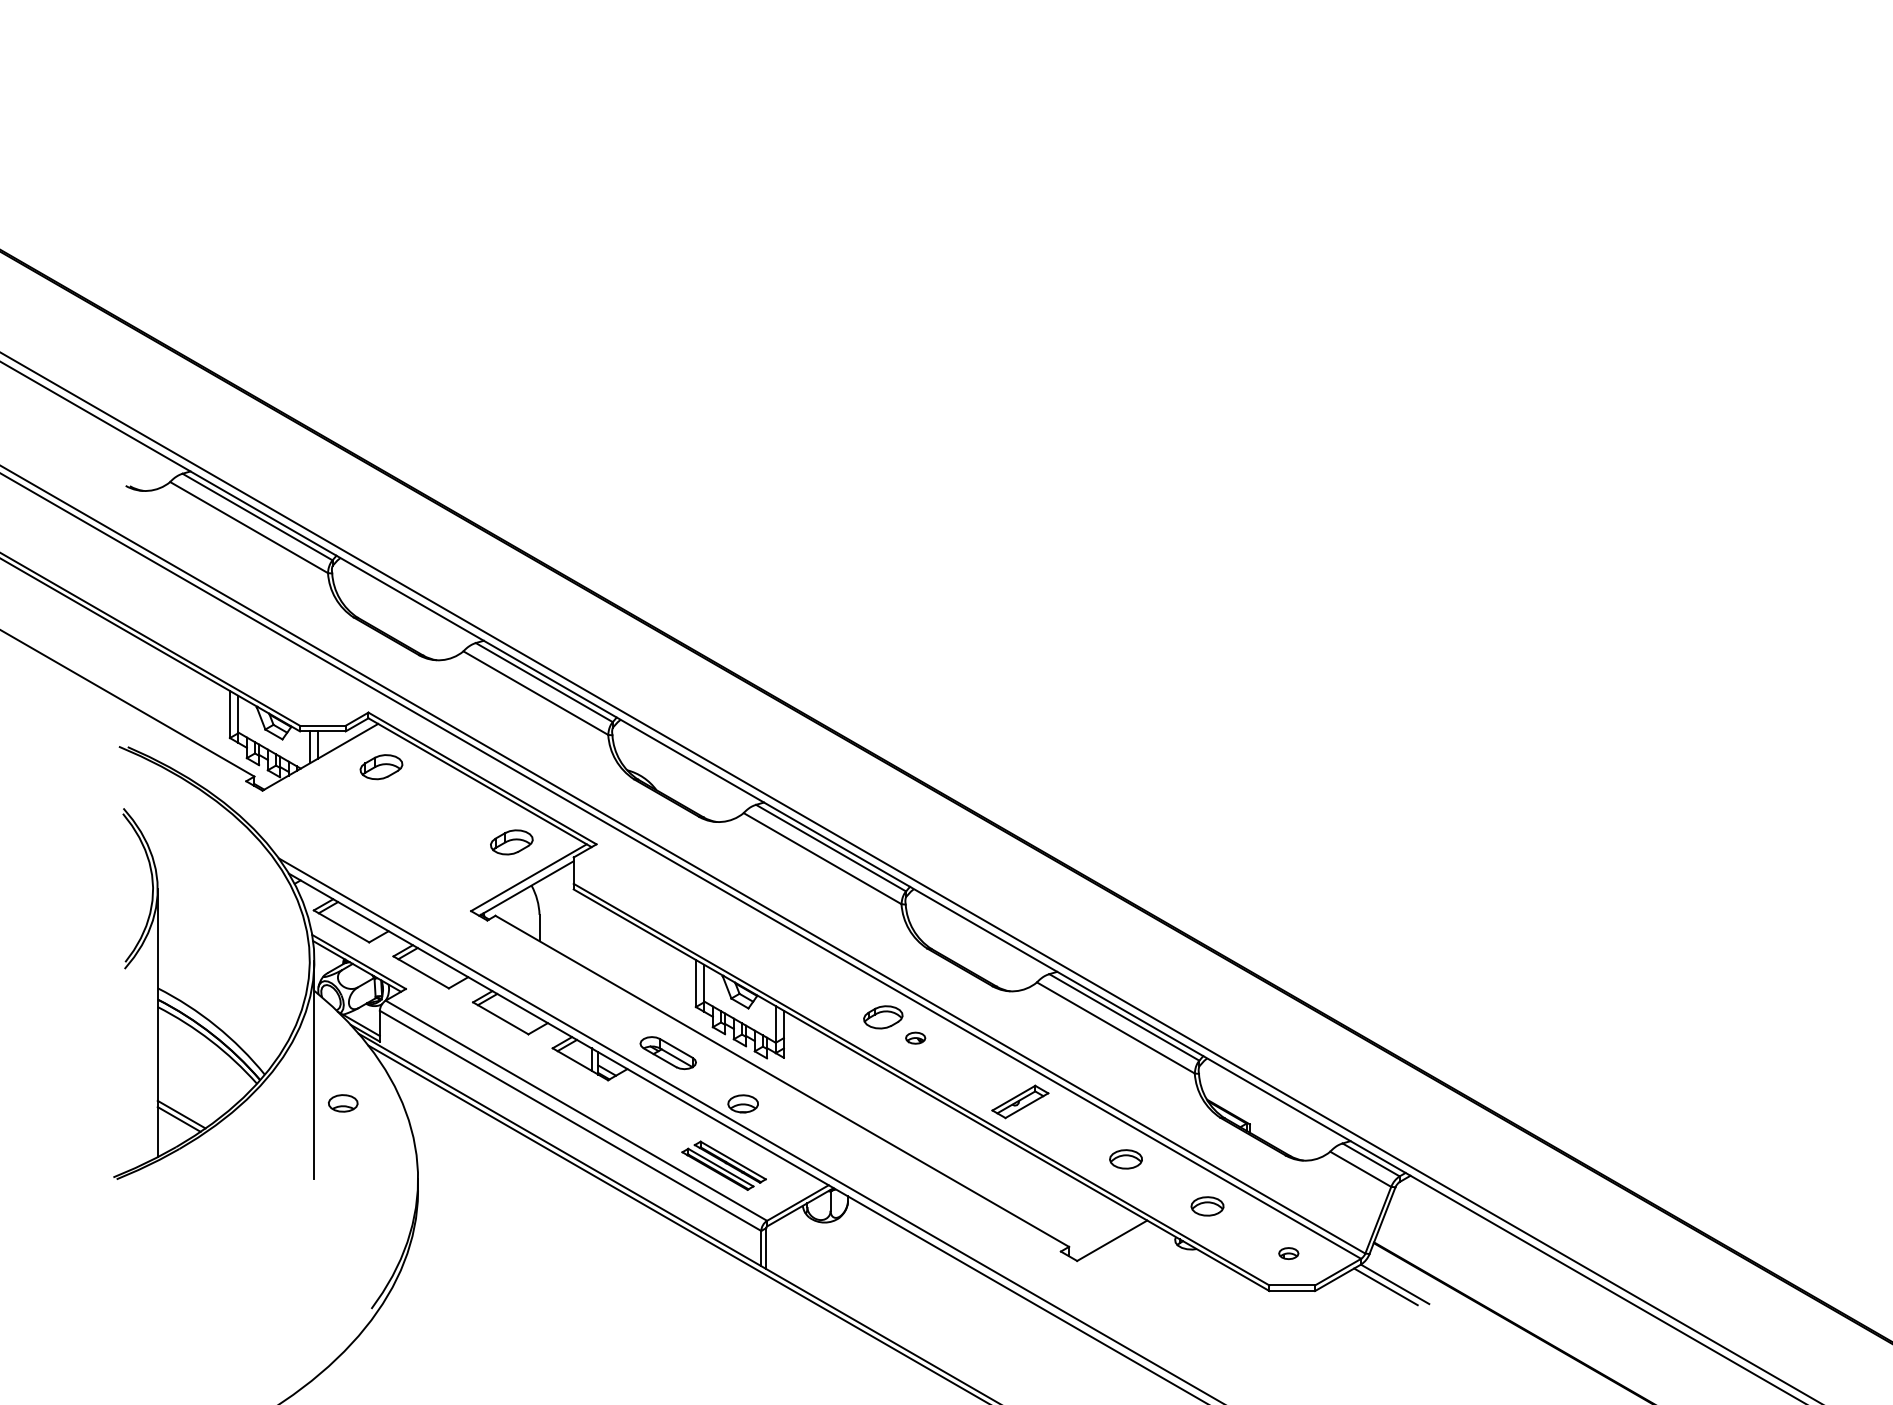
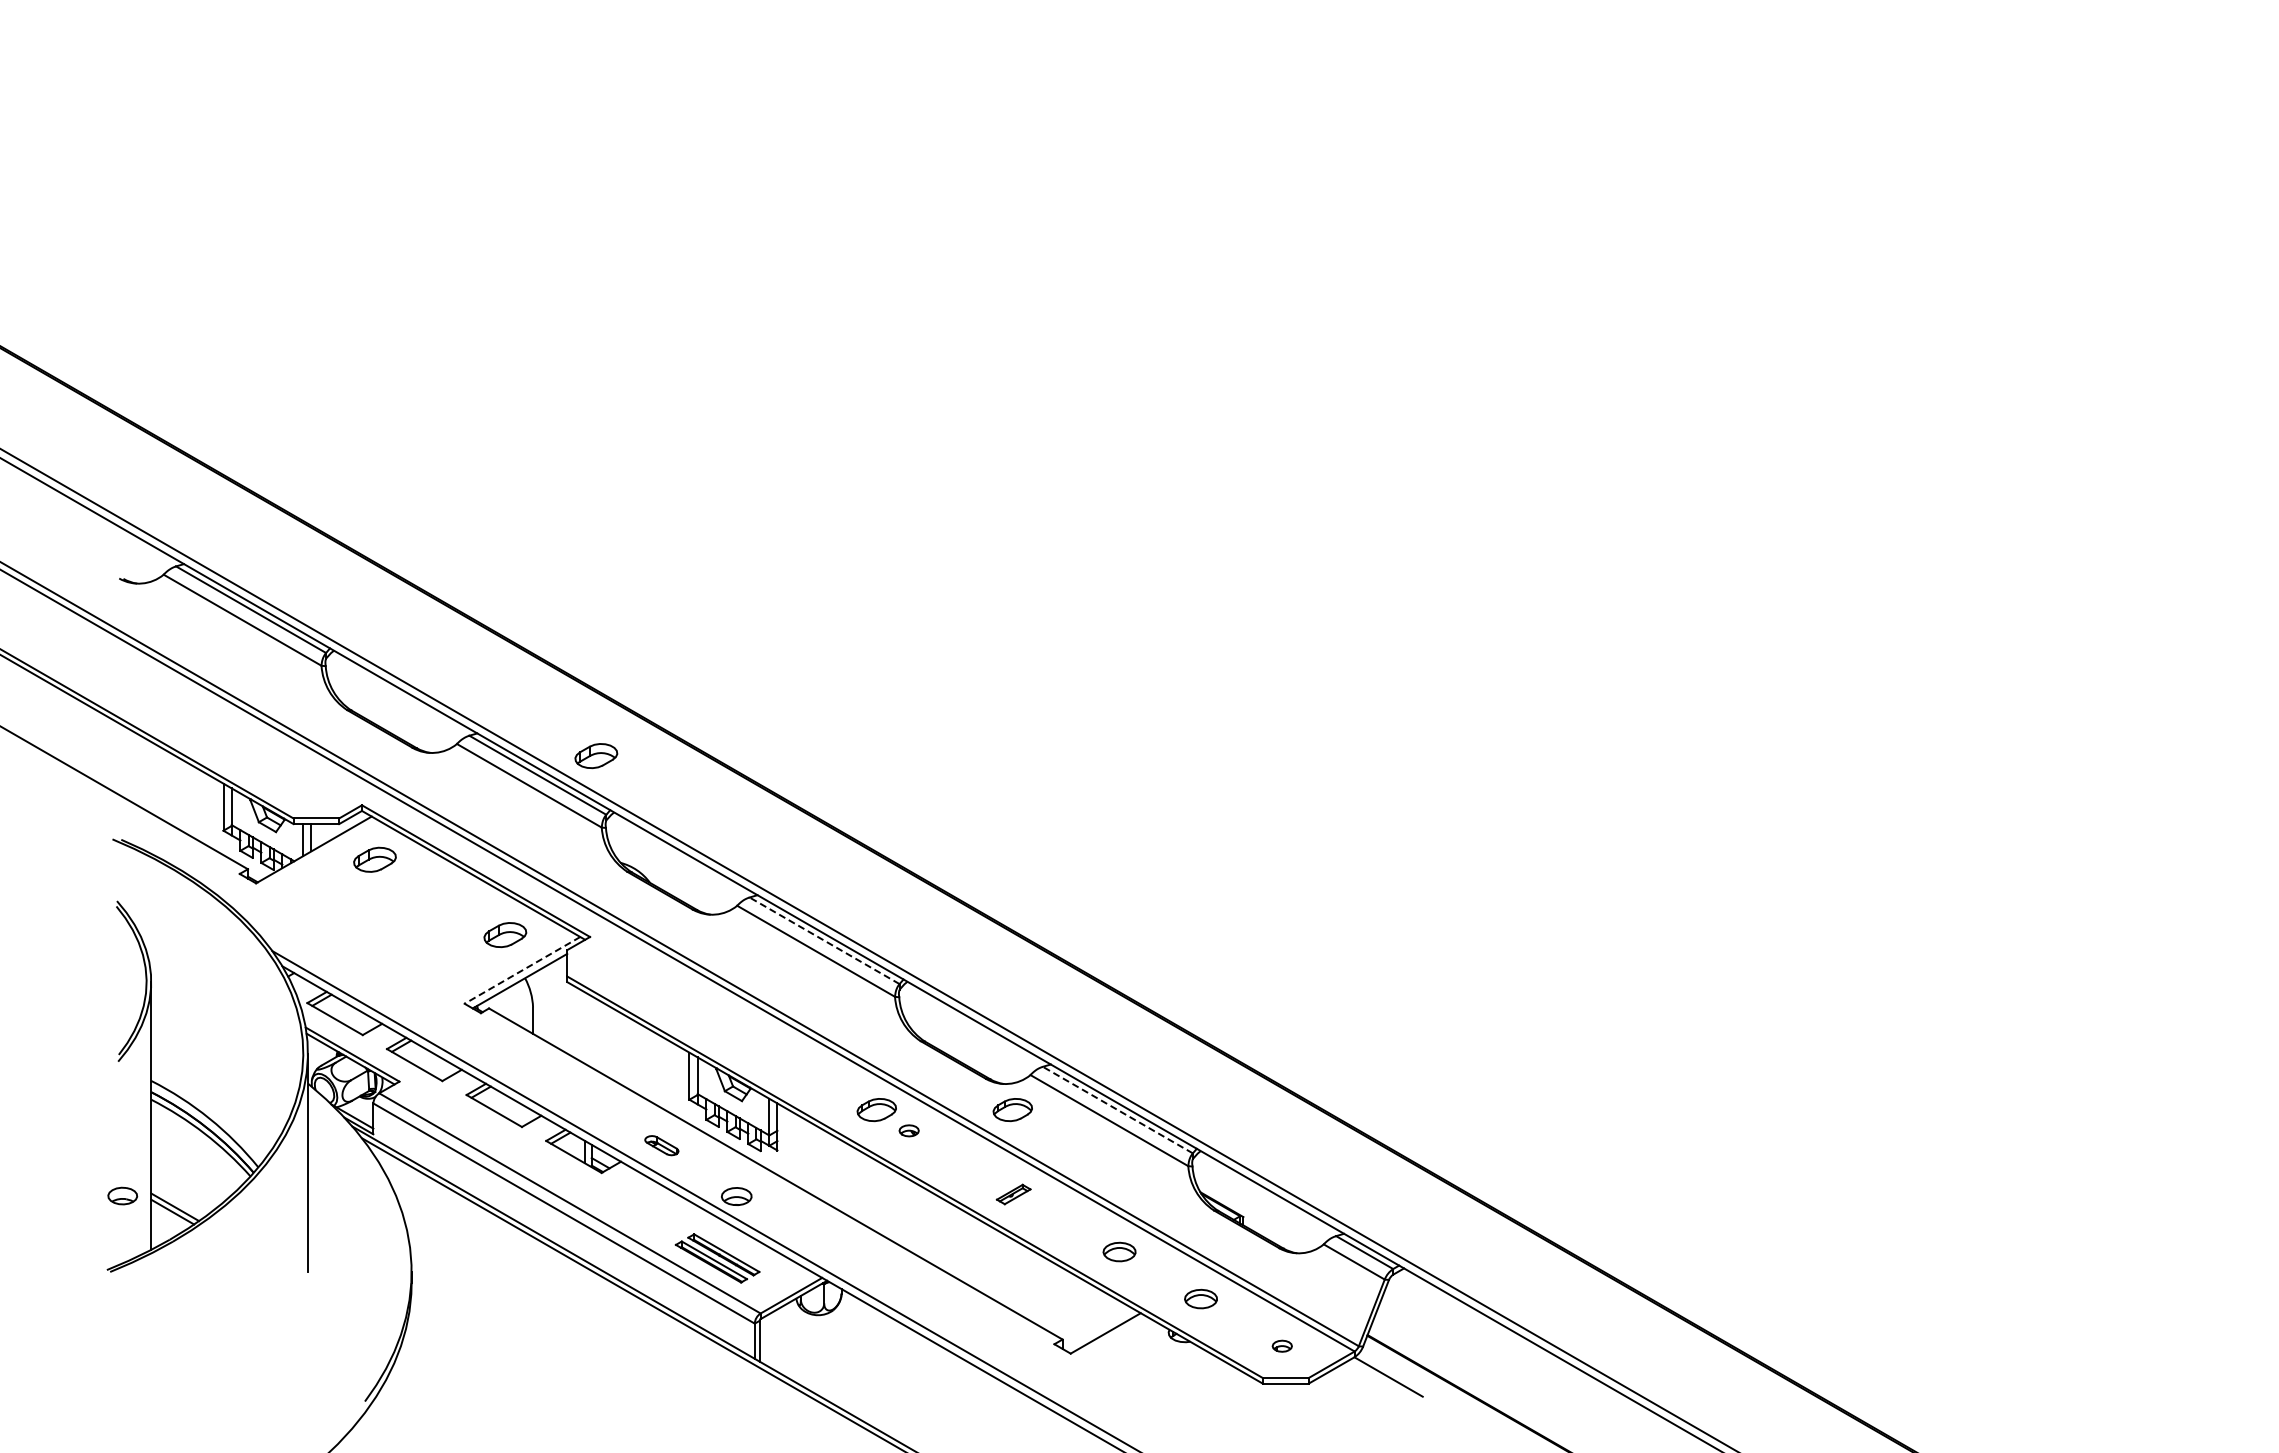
part: (602, 663) -> (596, 756), added
line: (830, 847) -> (824, 940), solid -> dashed
line: (528, 877) -> (522, 970), solid -> dashed
part: (1018, 1017) -> (1012, 1110), added
line: (1123, 1017) -> (1117, 1110), solid -> dashed
part: (667, 1052) -> (661, 1145), size x0.6
part: (1019, 1101) -> (1013, 1194), size x0.6
part: (342, 1102) -> (122, 1195), moved
line: (1385, 1286) -> (1379, 1379), removed

